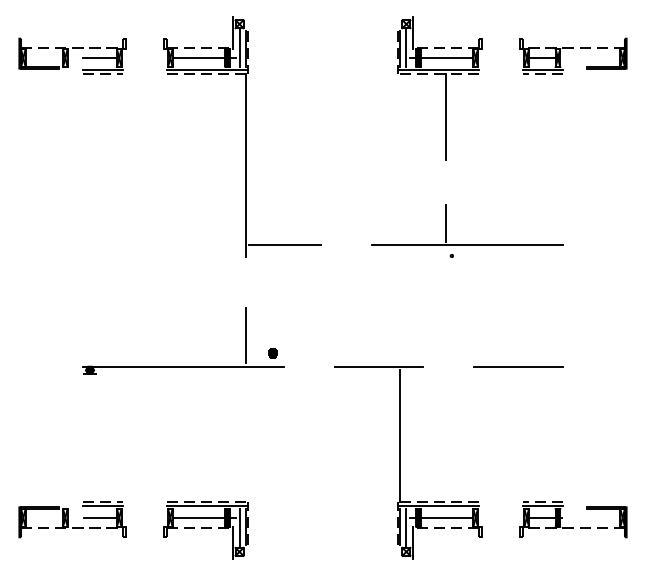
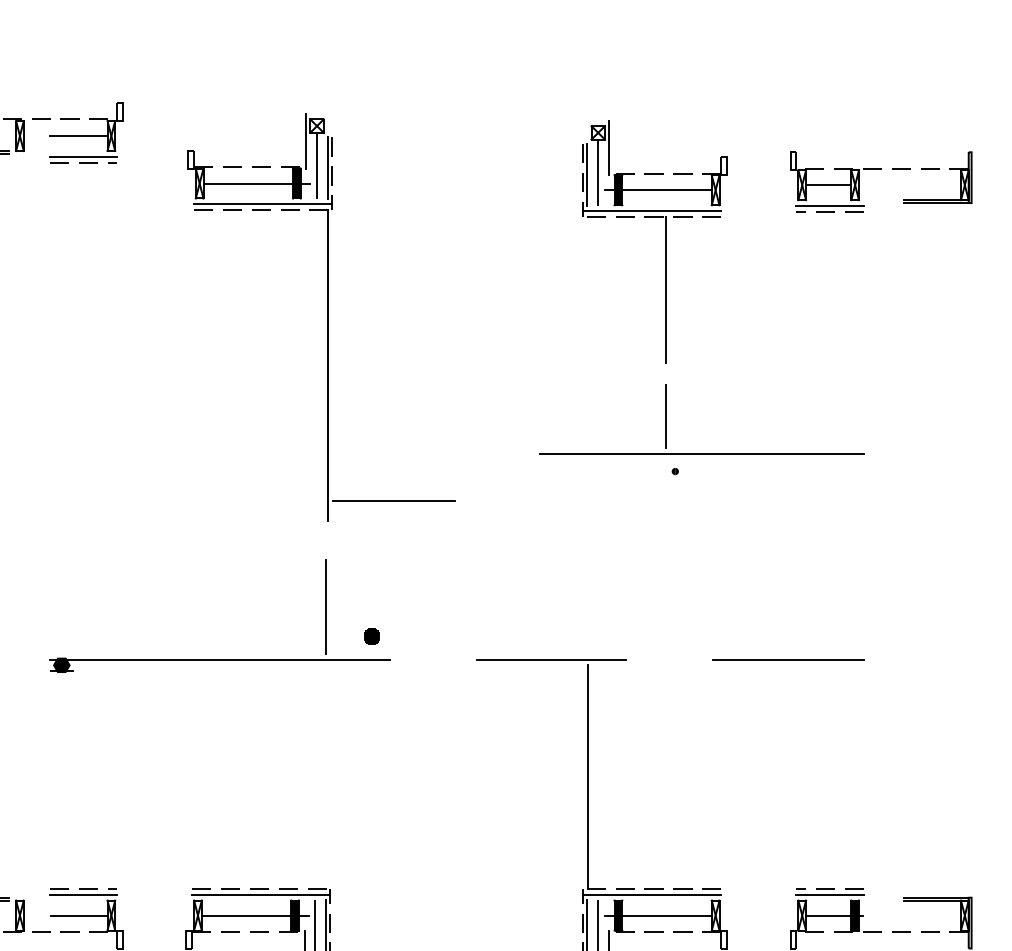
part: (573, 48) -> (881, 168), moved
part: (439, 88) -> (654, 241), moved
part: (242, 136) -> (322, 316), moved

